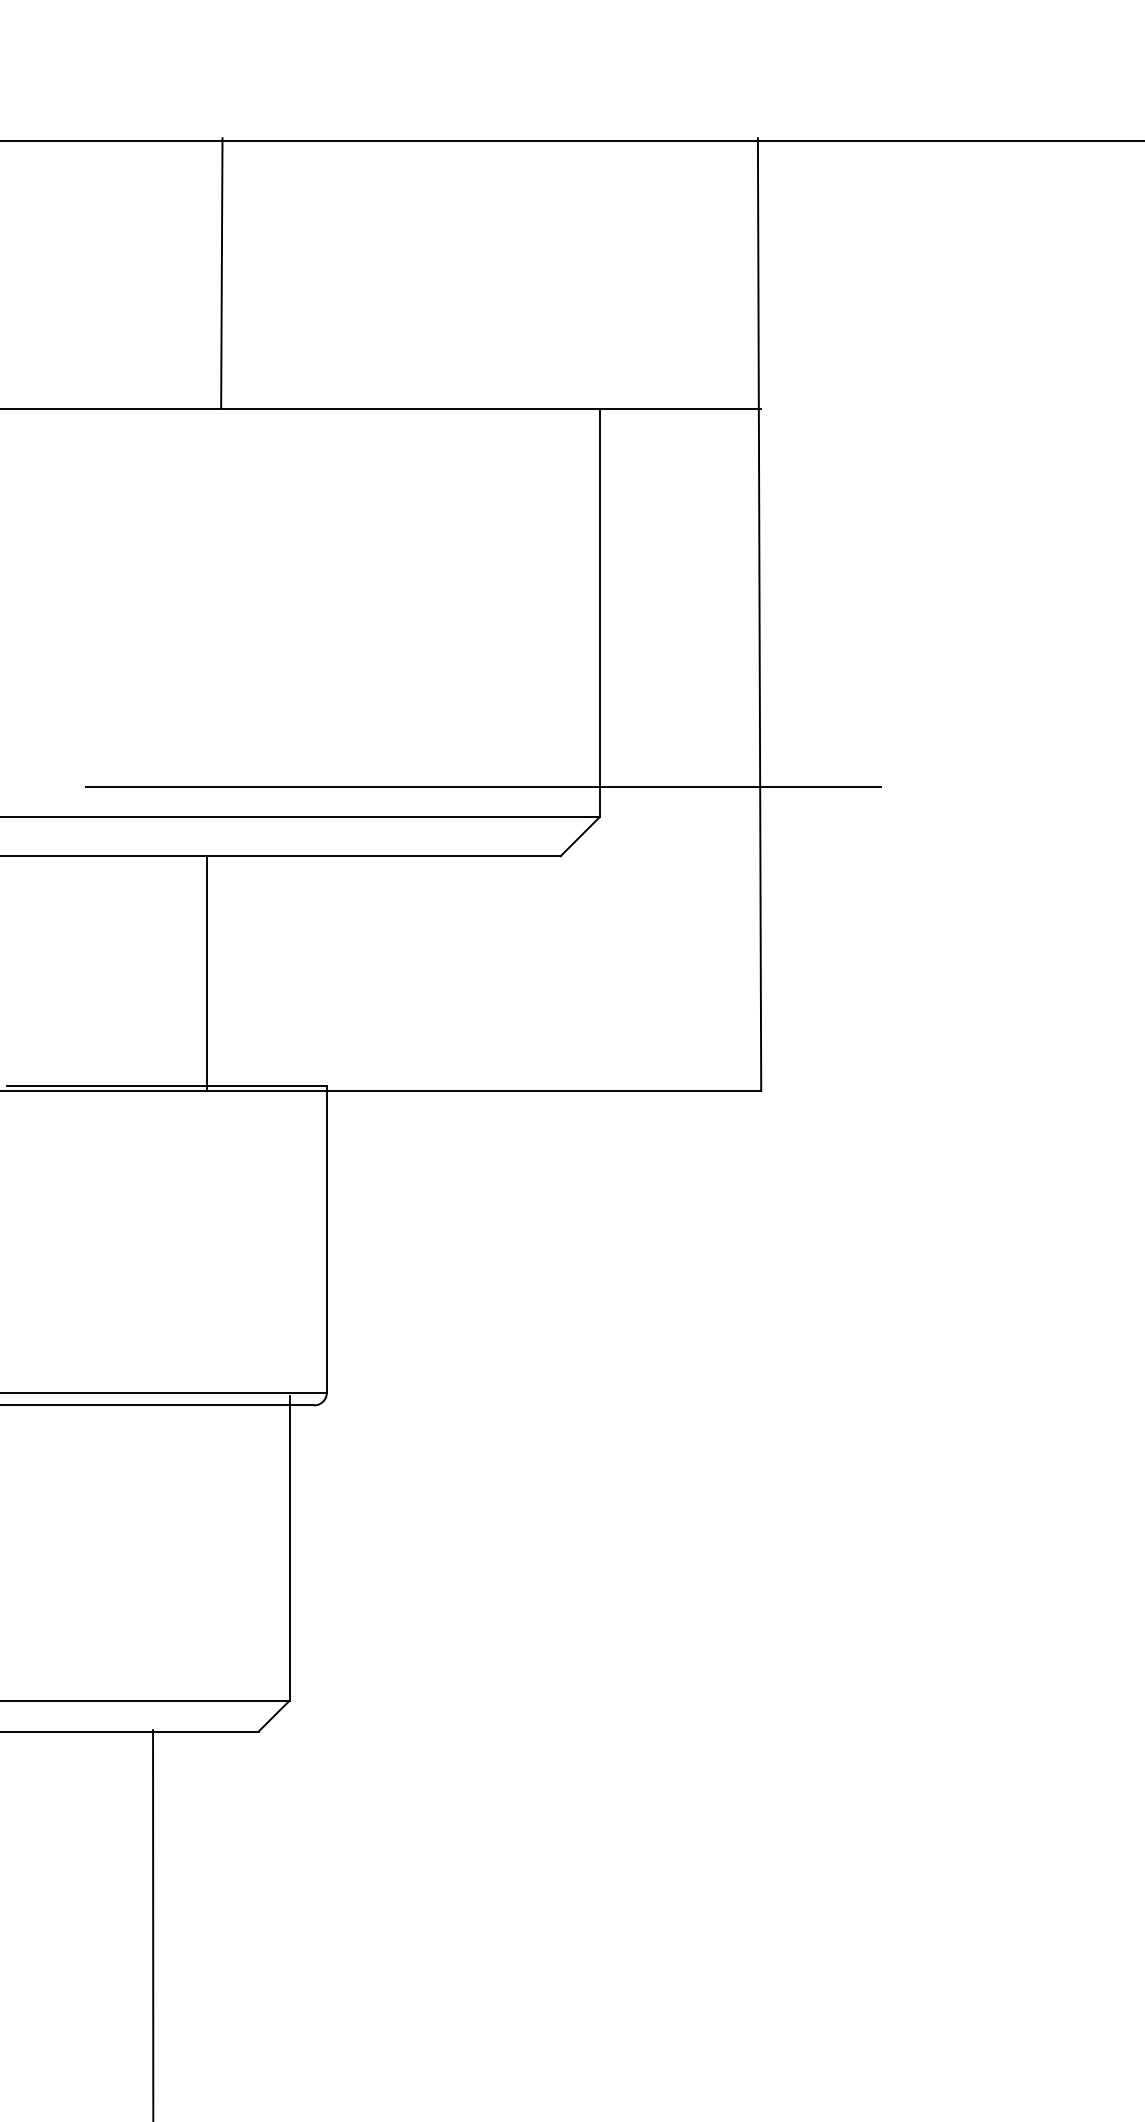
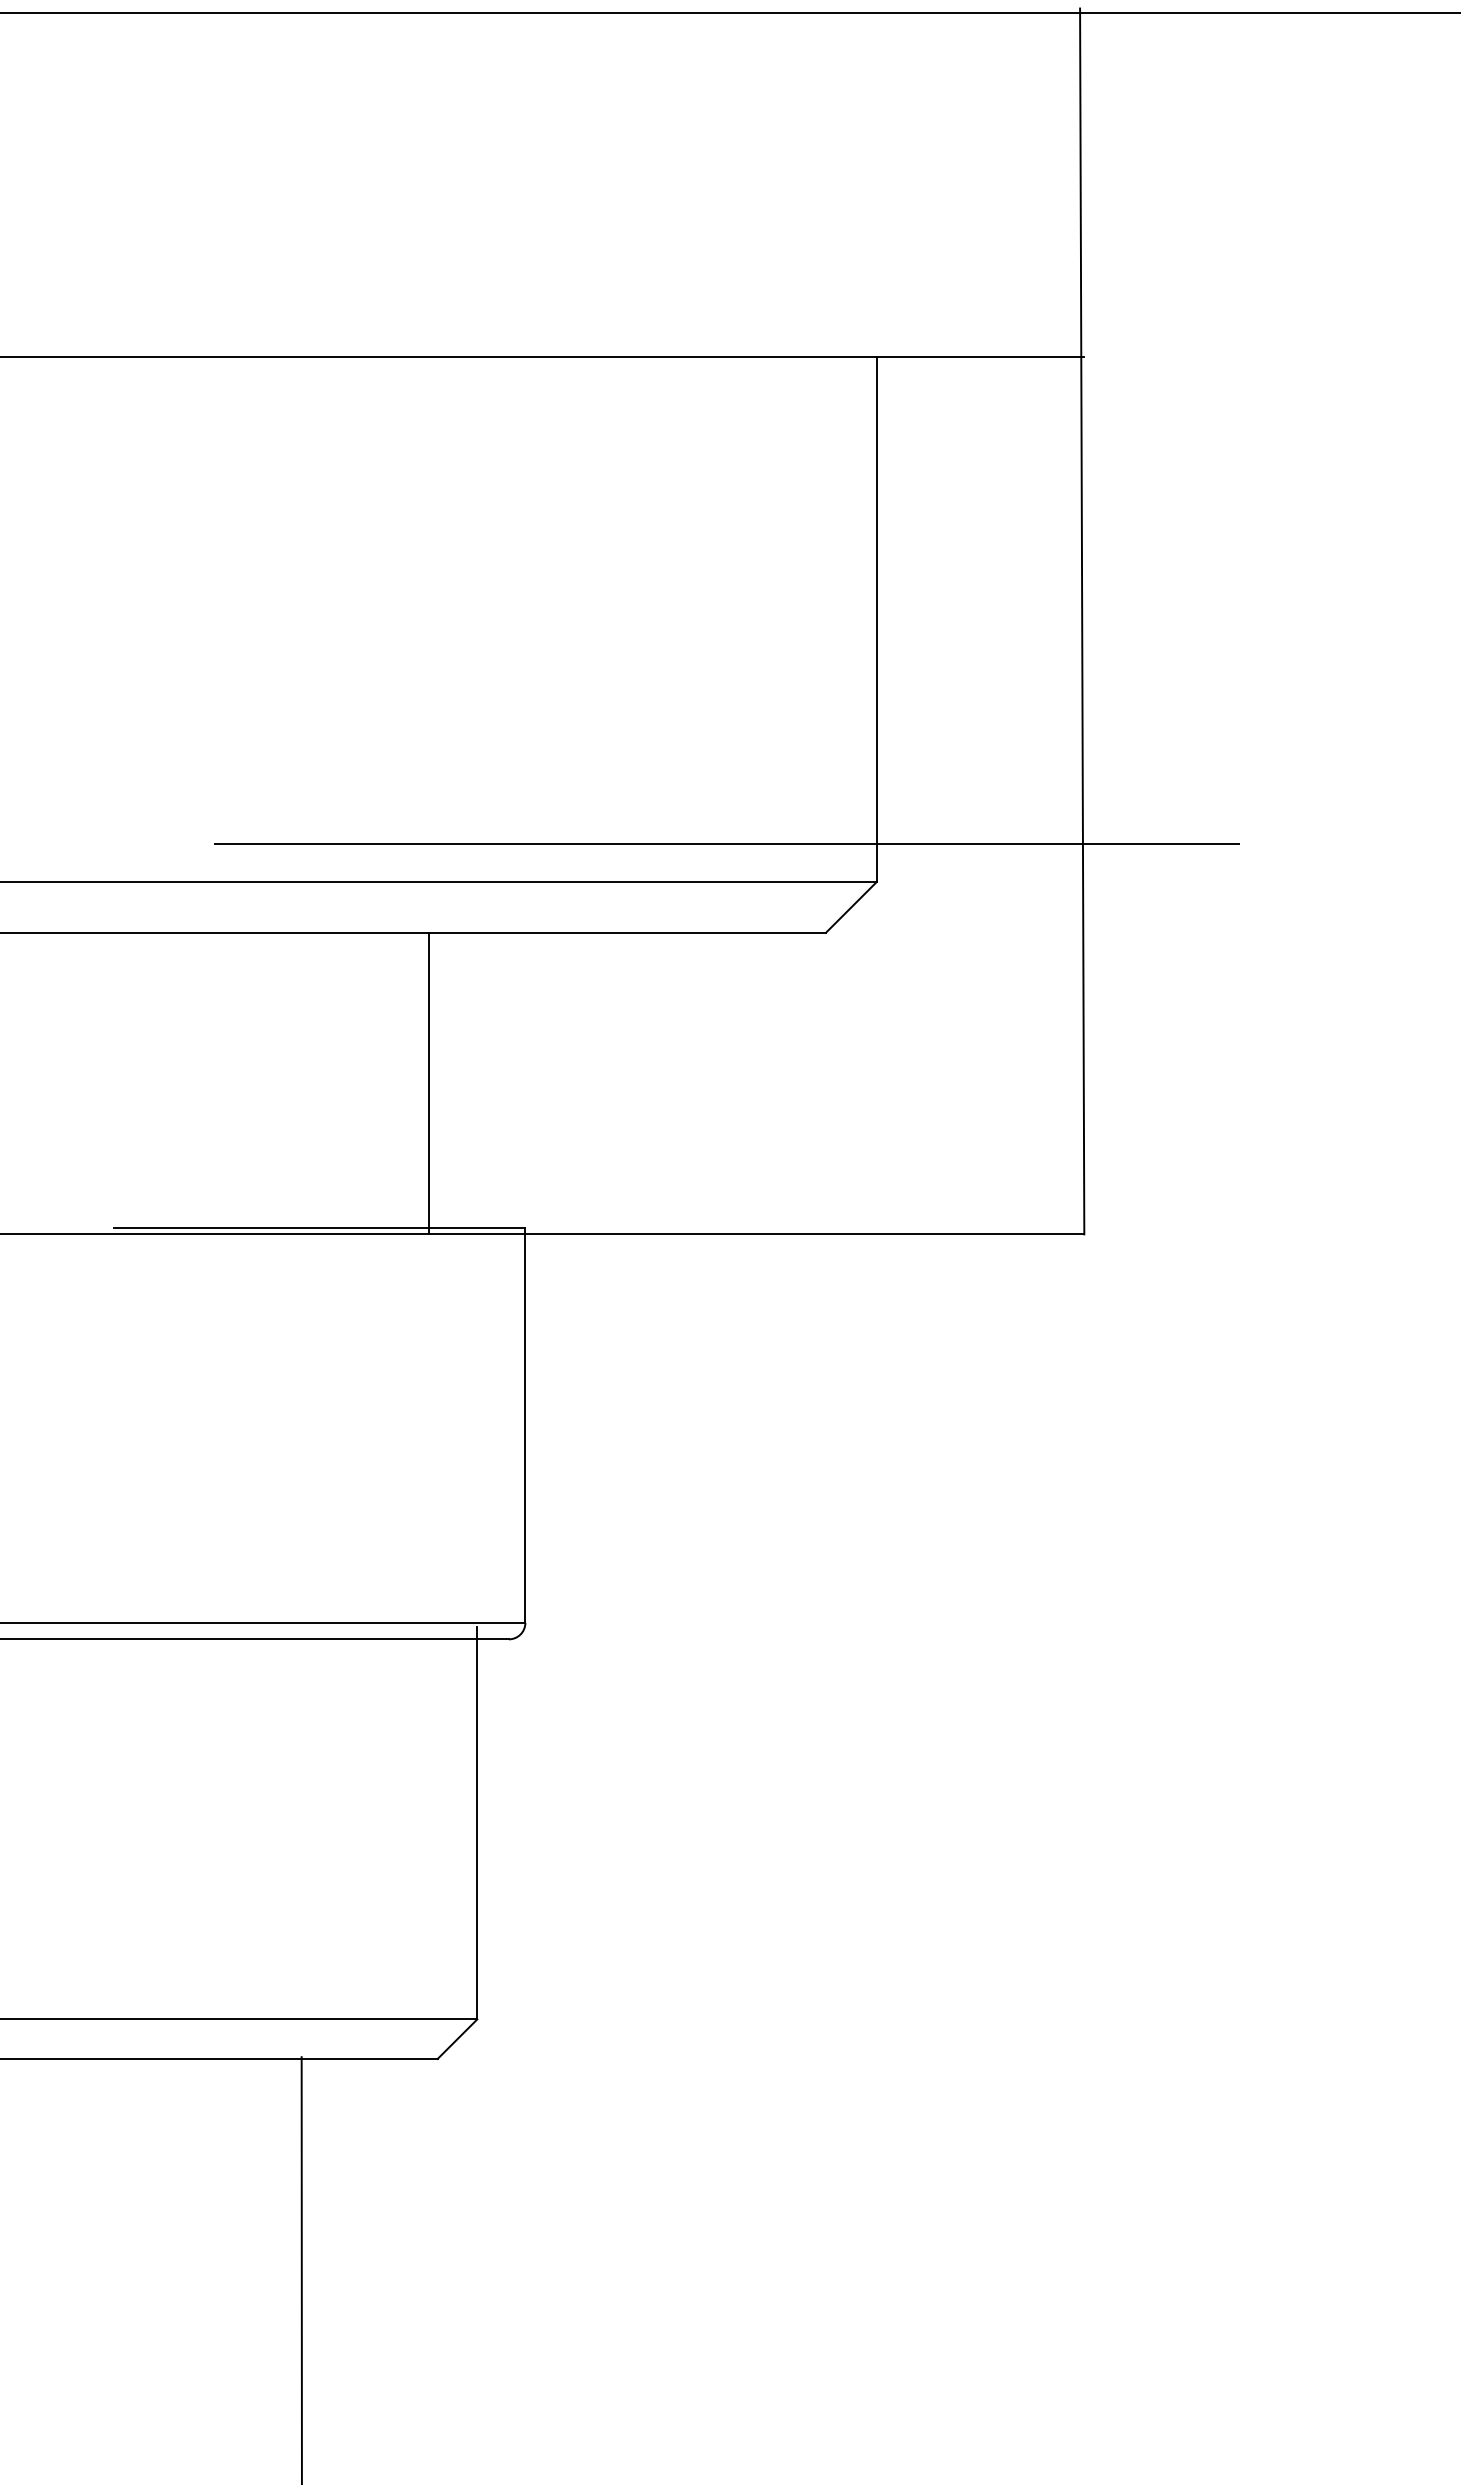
line: (221, 273) -> (389, 182), removed
line: (206, 973) -> (428, 1083), moved

